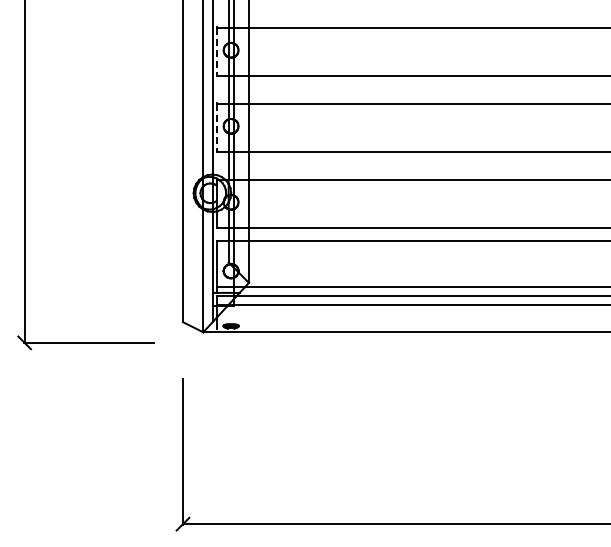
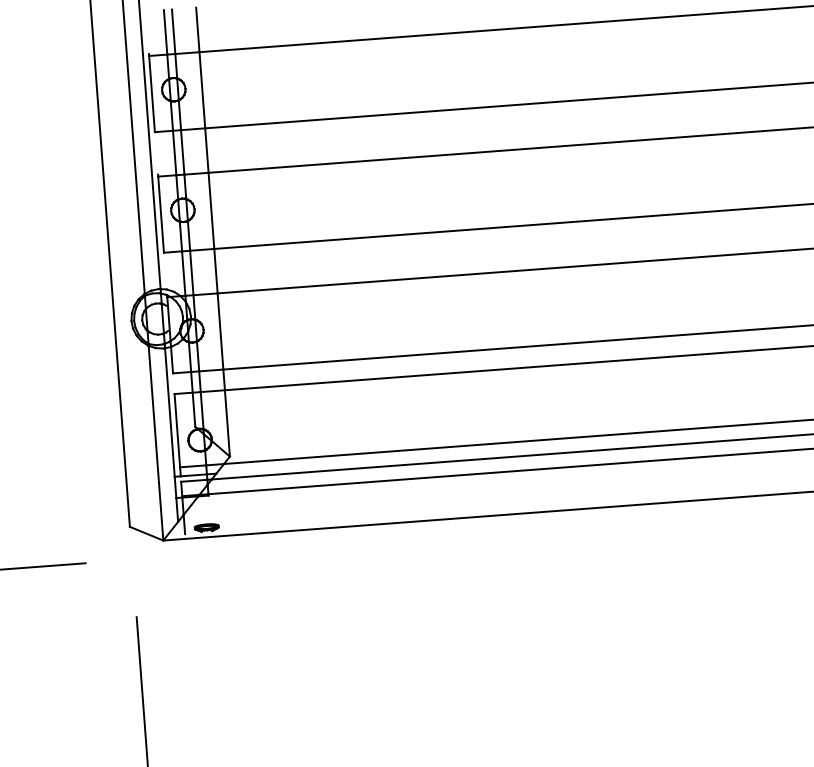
line: (217, 52) -> (152, 94), dashed -> solid
line: (217, 128) -> (161, 215), dashed -> solid

